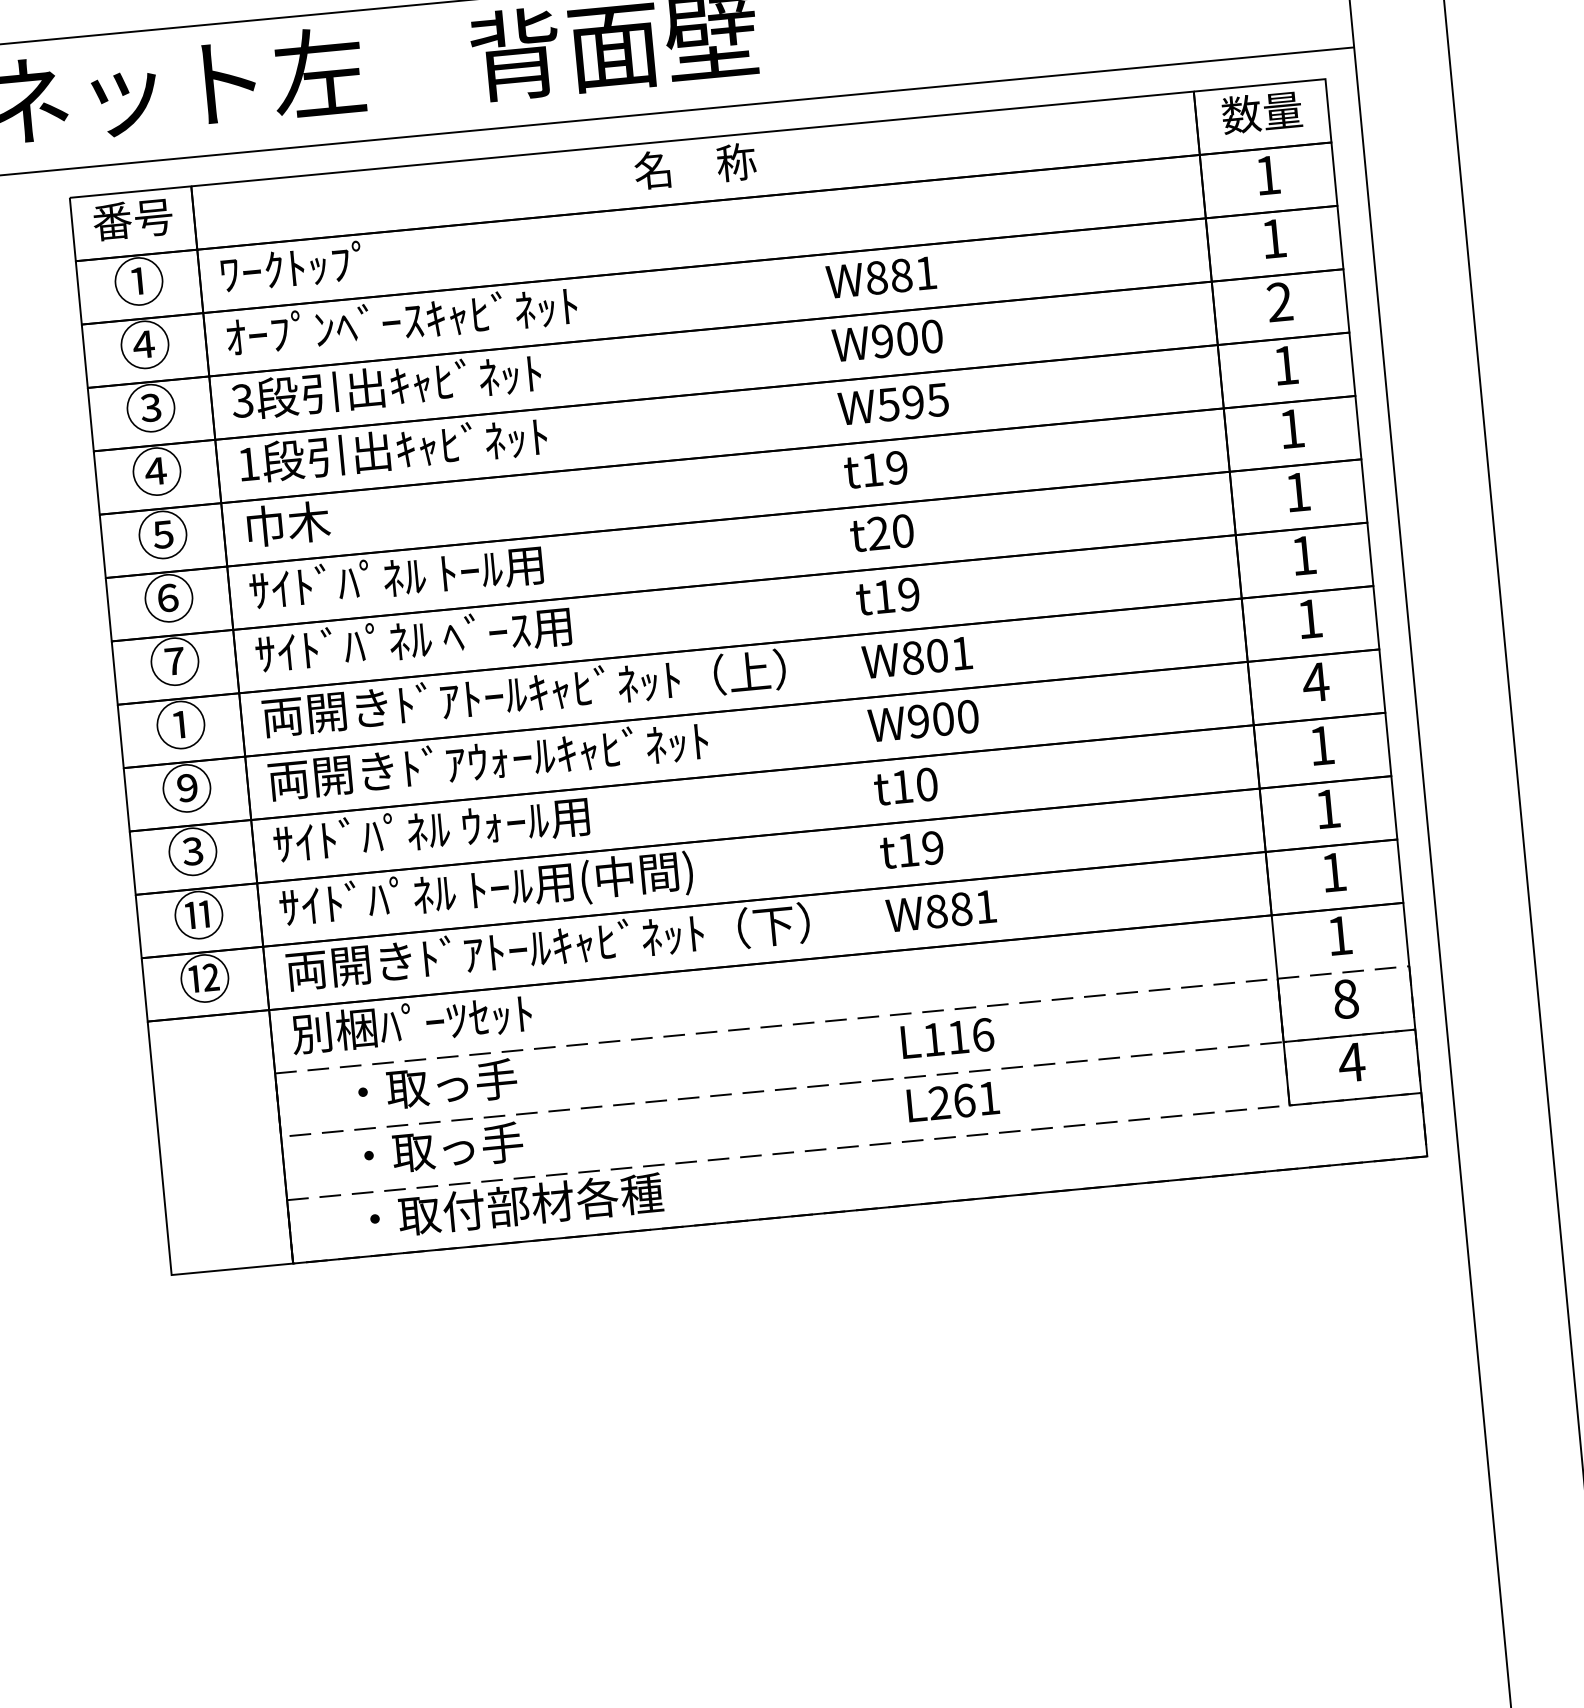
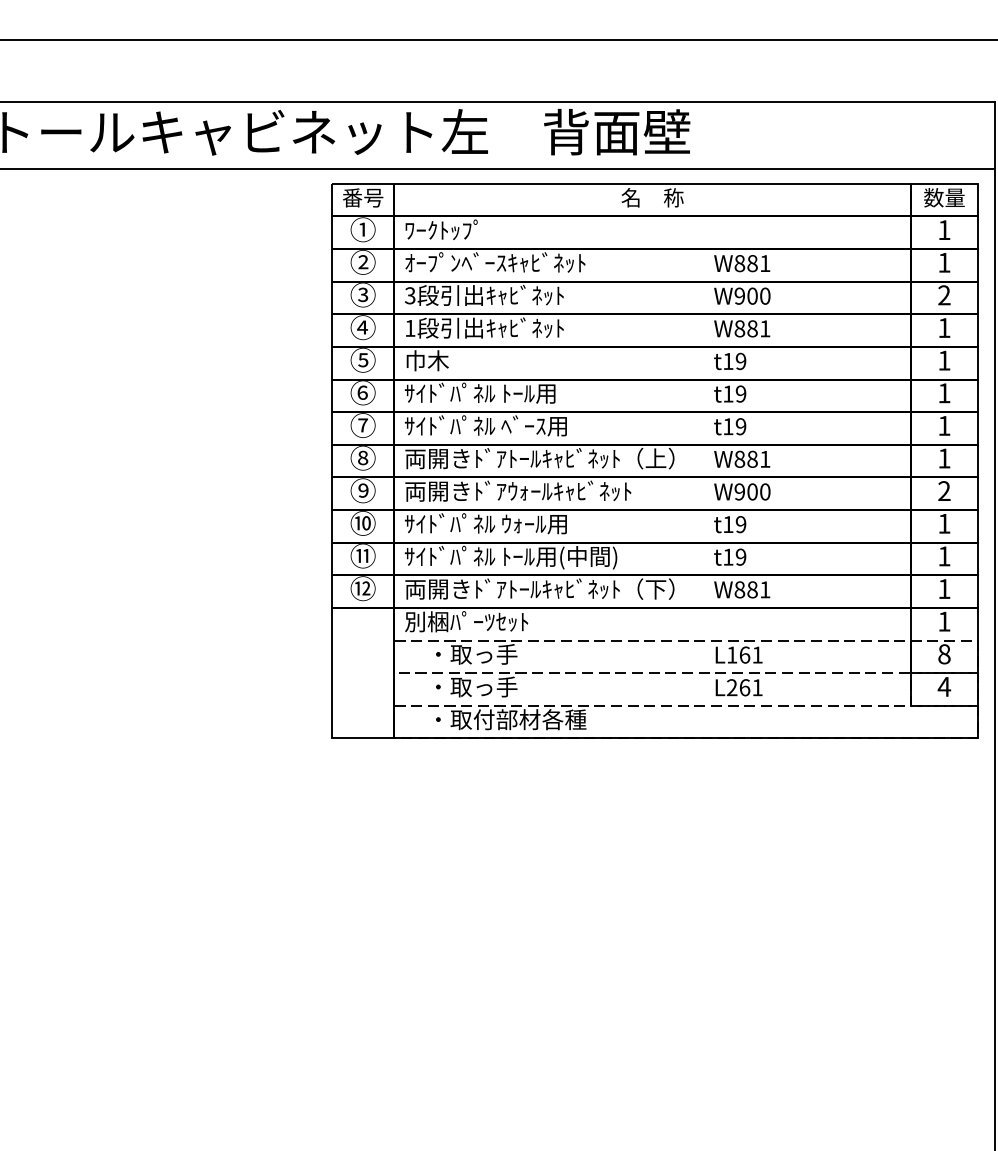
text: (143, 345) -> (362, 262), ④ -> ②
text: (913, 401) -> (752, 328), W595 -> W881
text: (890, 531) -> (734, 393), t20 -> t19
text: (937, 656) -> (752, 459), W801 -> W881
text: (1315, 681) -> (944, 490), 4 -> 2
text: (181, 723) -> (363, 457), ① -> ⑧
text: (925, 784) -> (740, 524), t10 -> t19
text: (191, 851) -> (362, 523), ③ -> ⑩
text: (971, 1034) -> (751, 654), L116 -> L161

